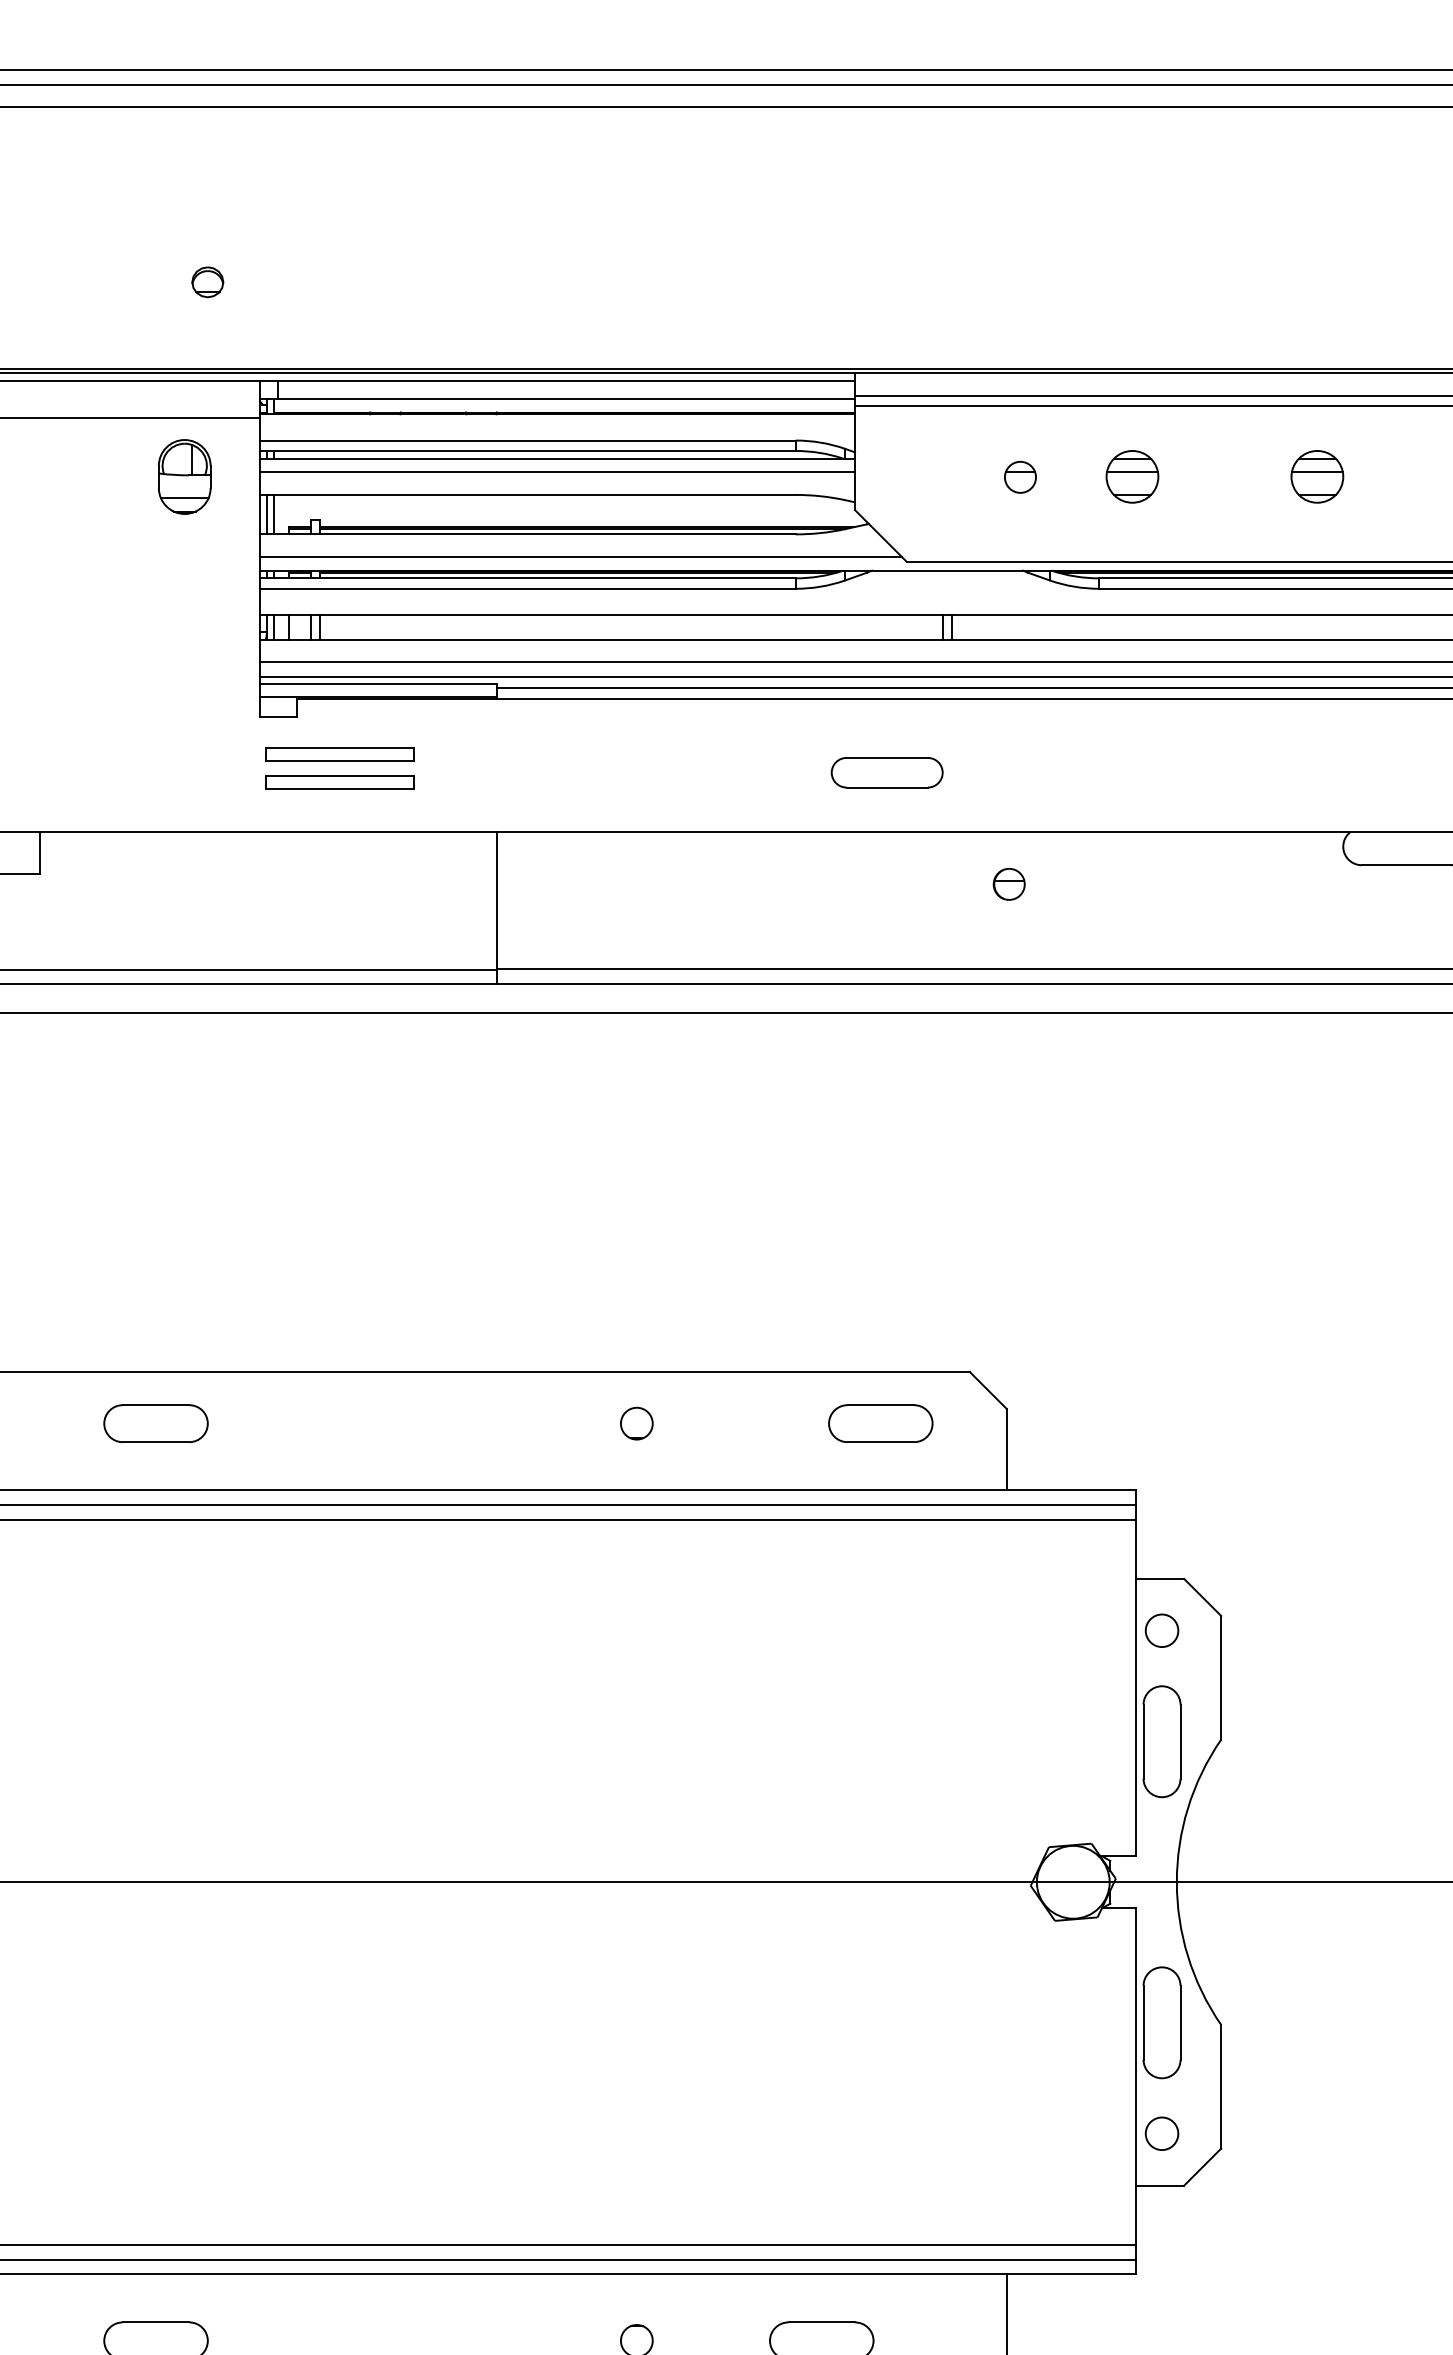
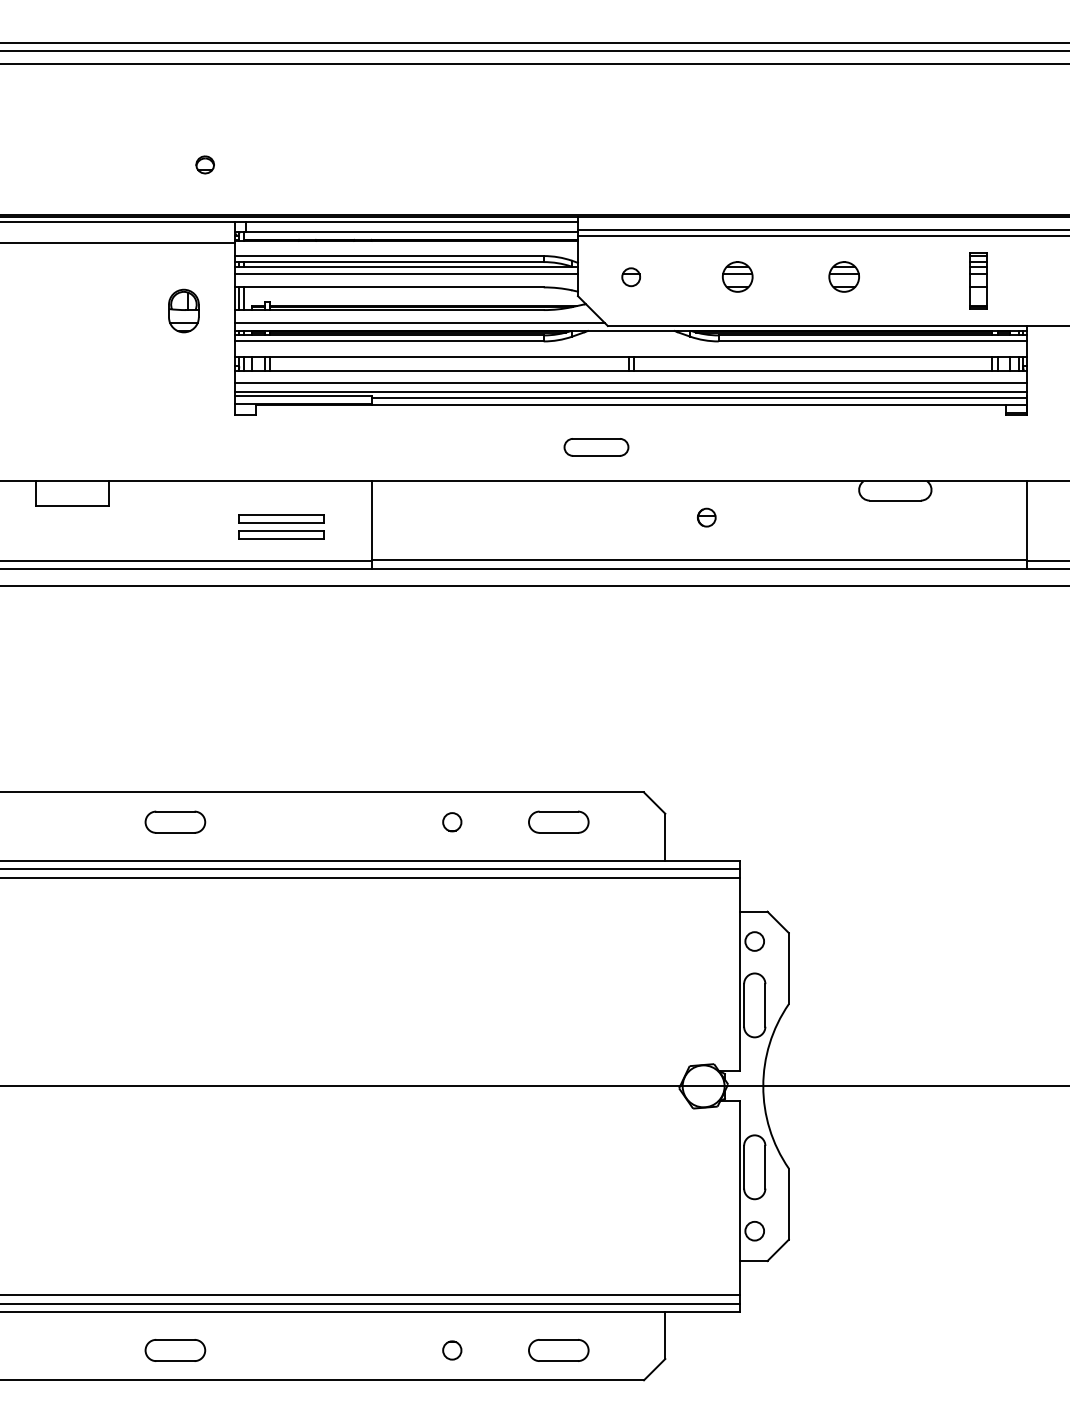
part: (183, 476) -> (183, 310), moved
part: (1019, 477) -> (630, 277), moved
part: (340, 767) -> (281, 526), moved
part: (1008, 884) -> (706, 517), moved
part: (880, 1422) -> (558, 821), moved

